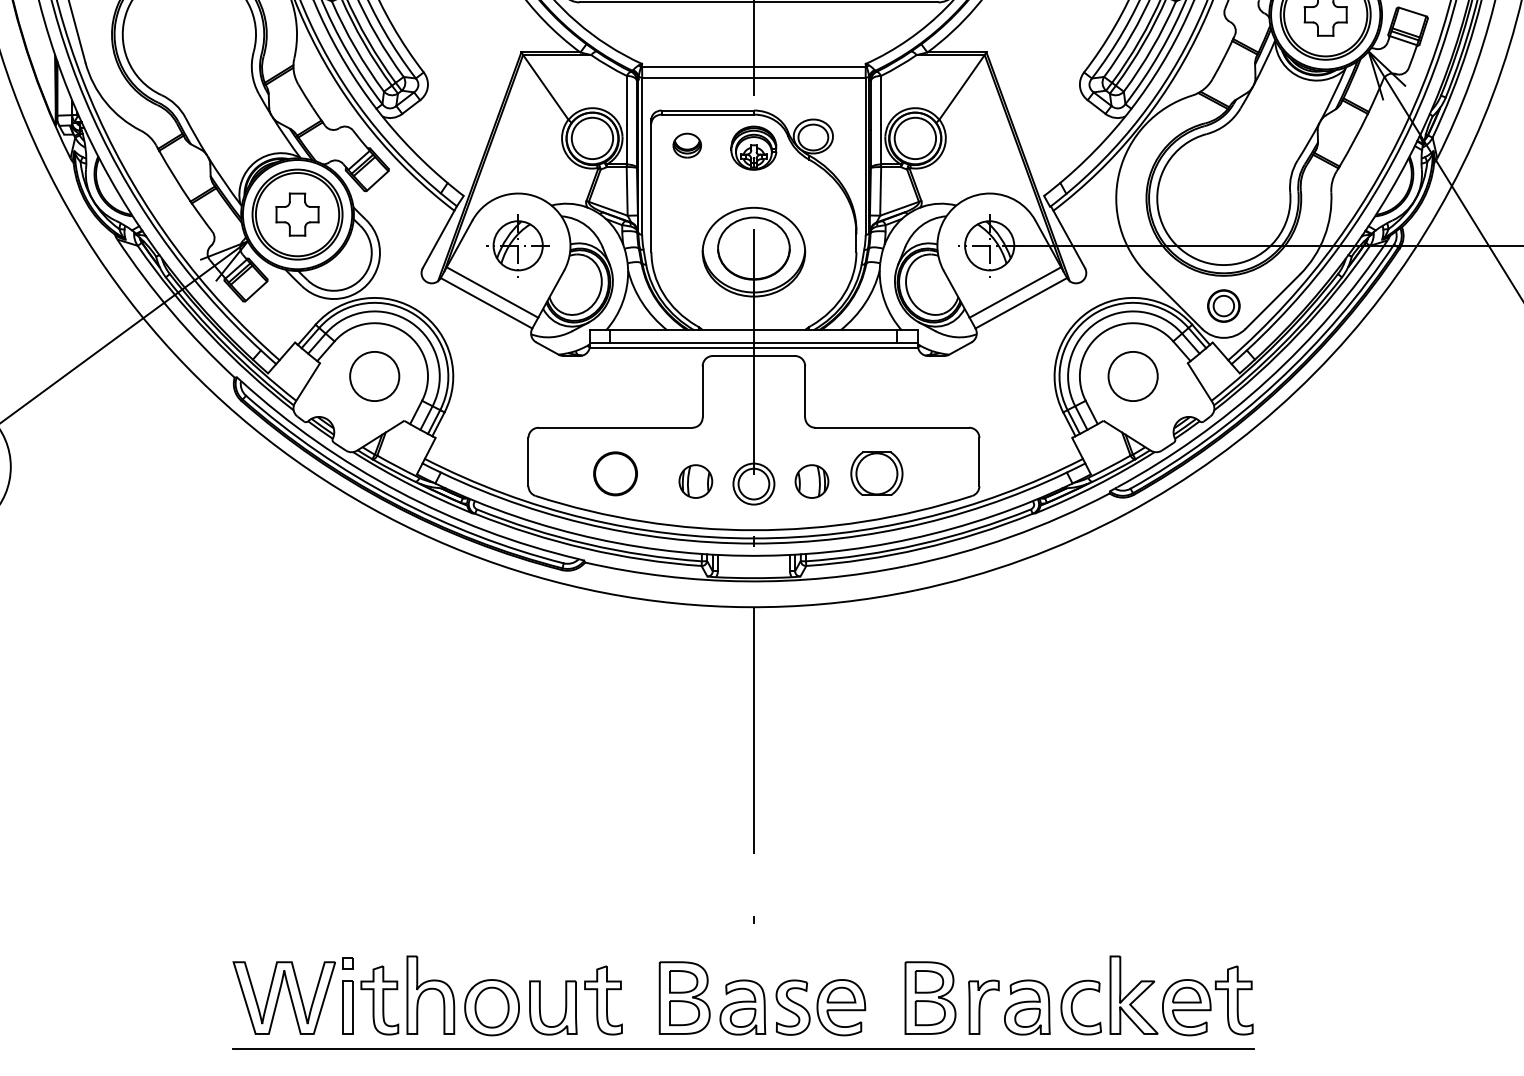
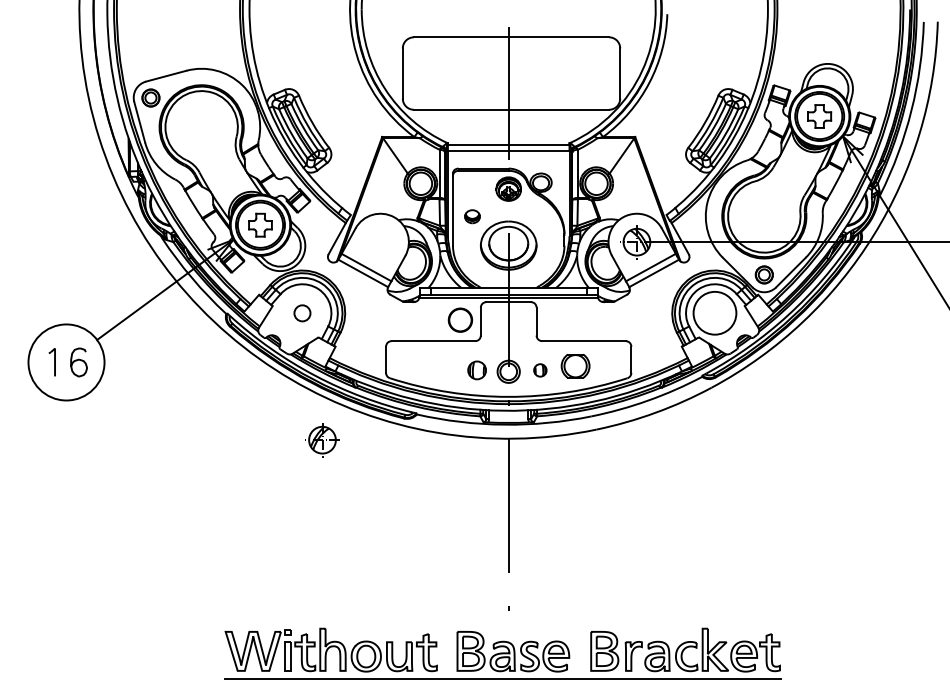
part: (687, 145) -> (472, 216), moved
part: (518, 246) -> (322, 440), moved
circle: (1132, 375) -> (714, 312), size x1.6
circle: (374, 376) -> (302, 313), size x0.6
part: (615, 472) -> (460, 319), moved
part: (812, 481) -> (540, 370), size x0.7

